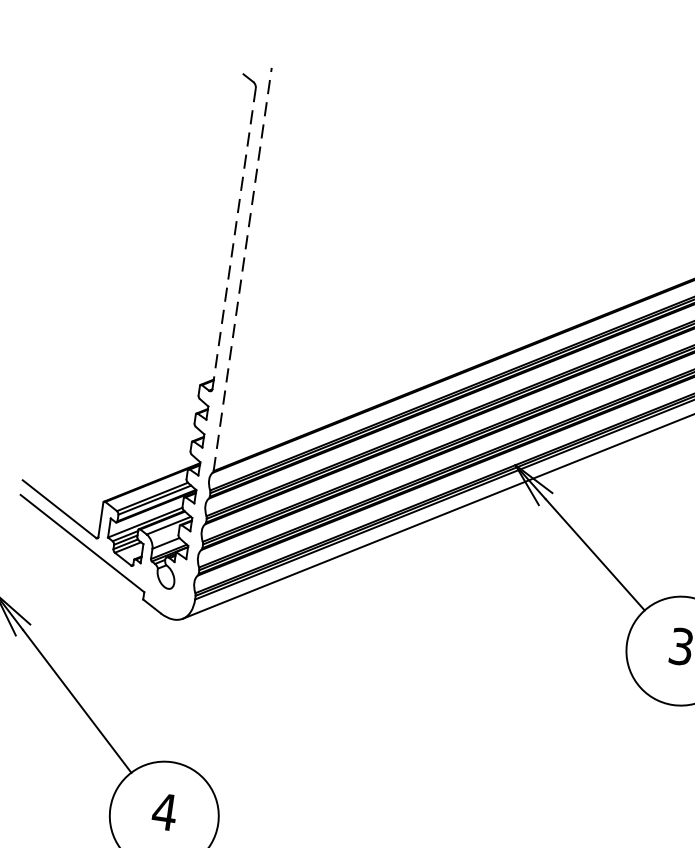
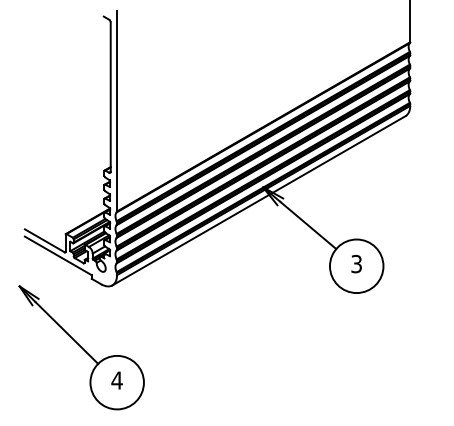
line: (233, 239) -> (110, 97), dashed -> solid
line: (243, 269) -> (117, 111), dashed -> solid

